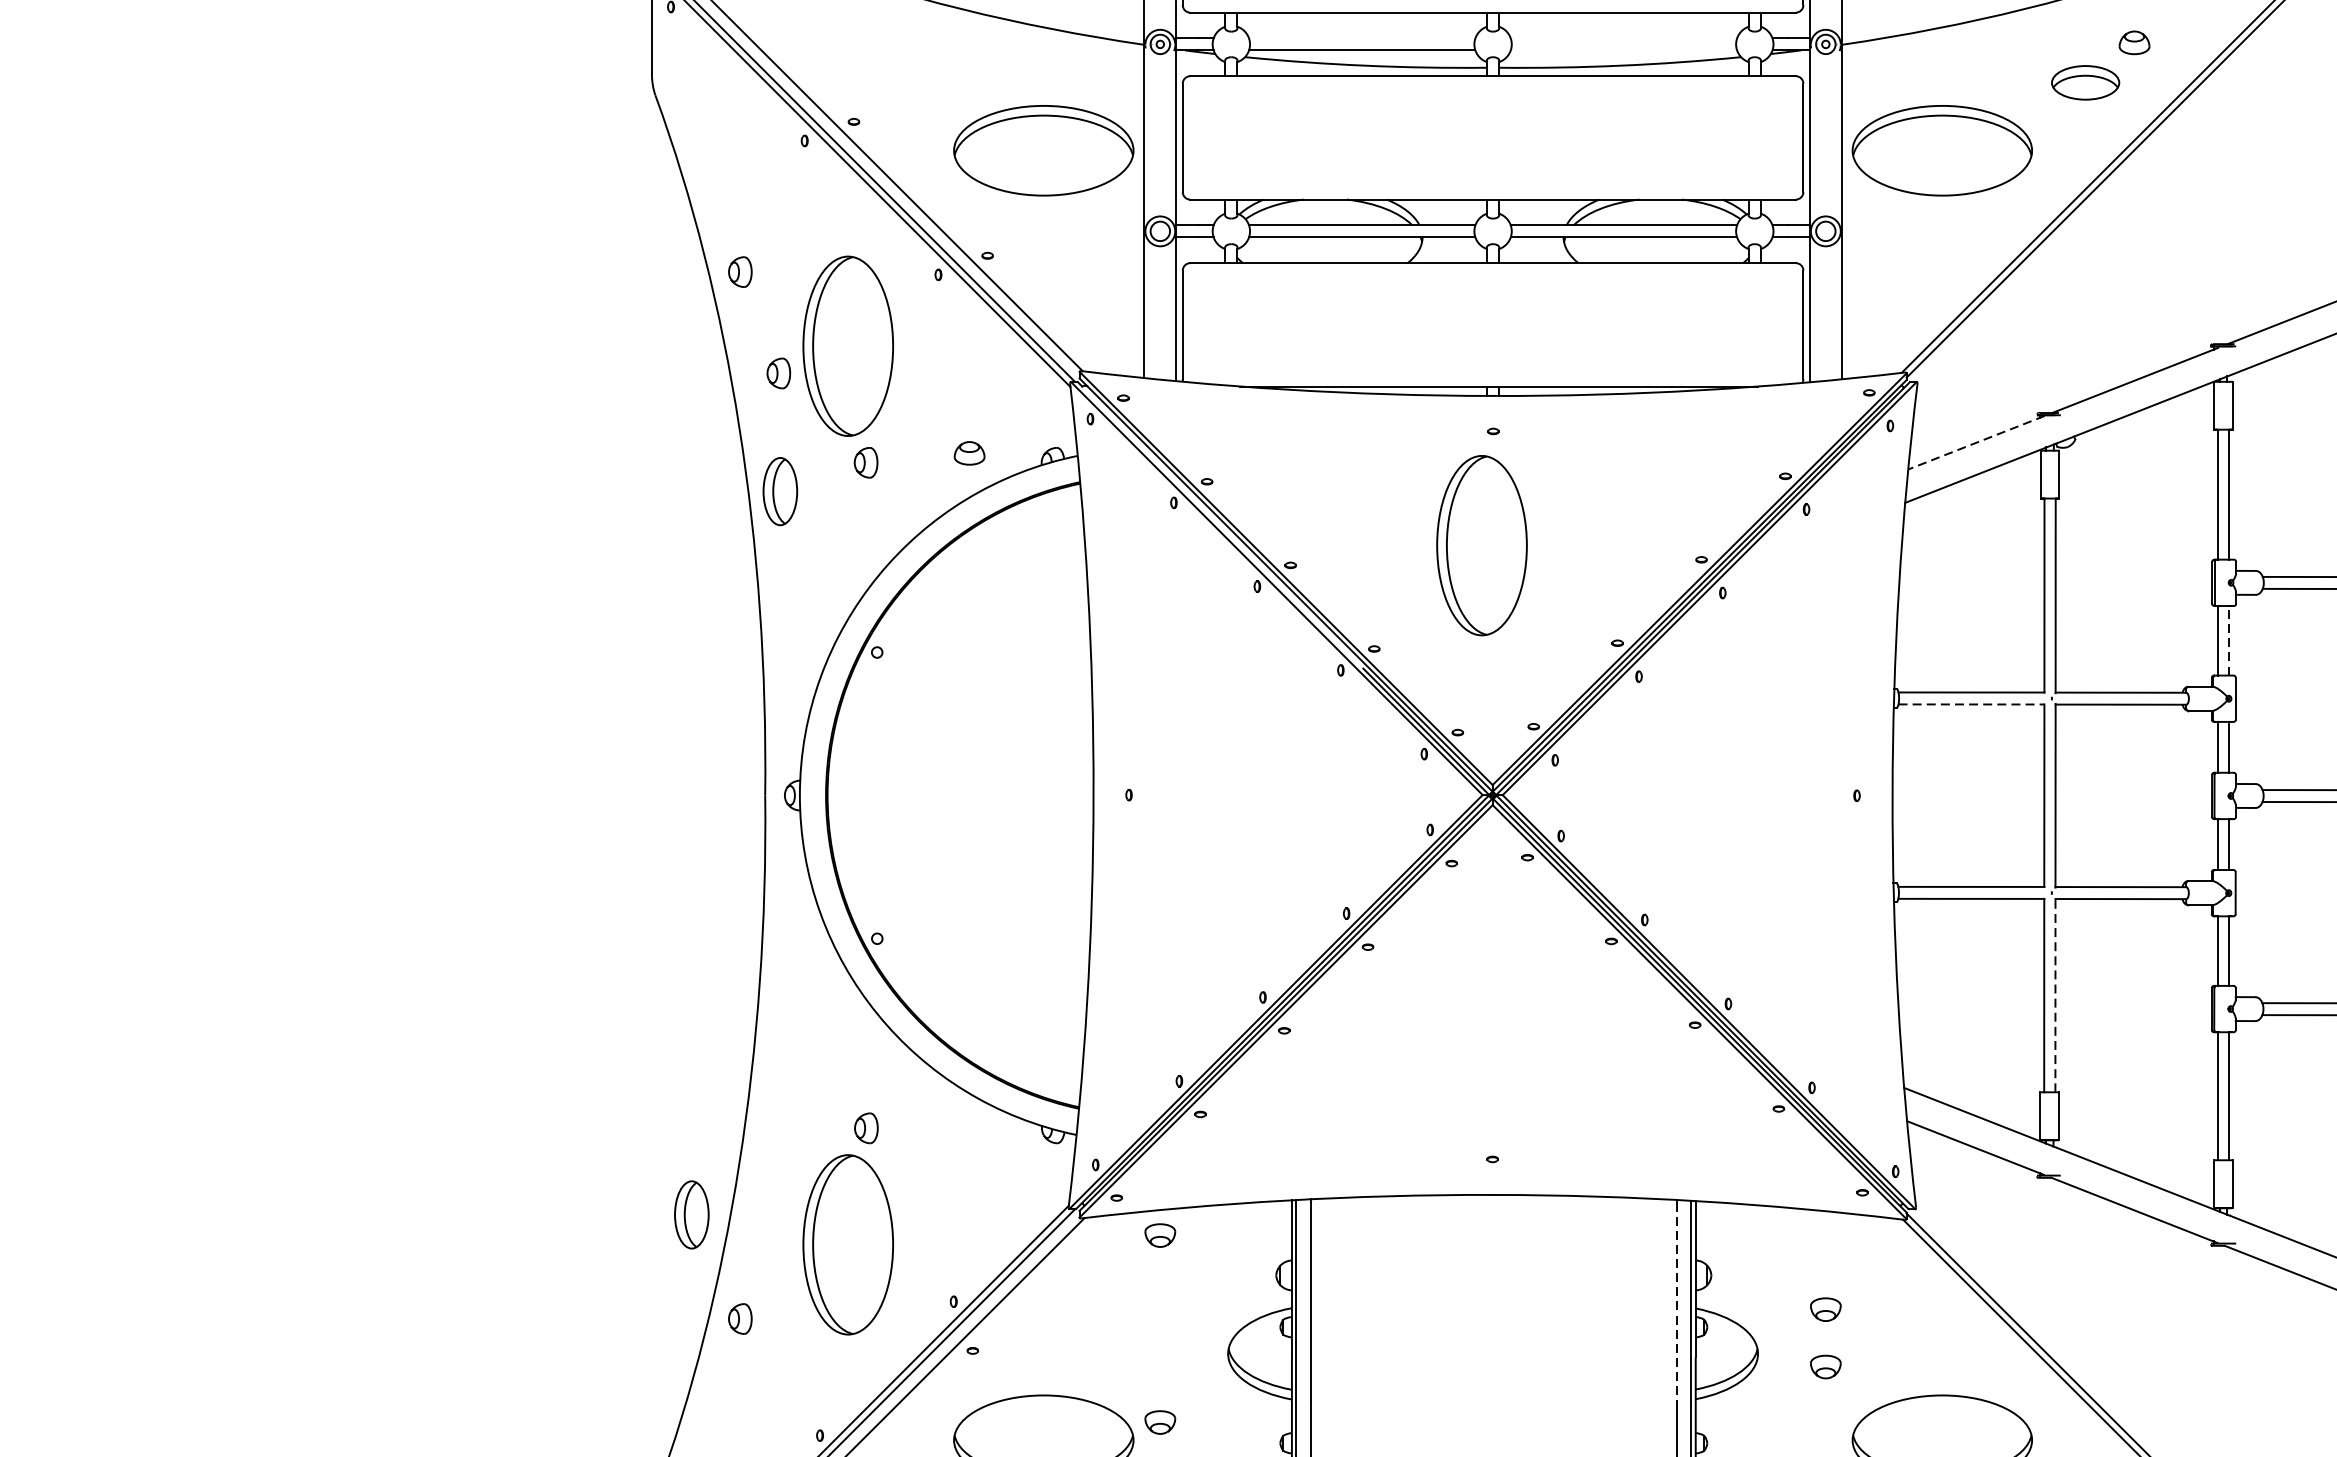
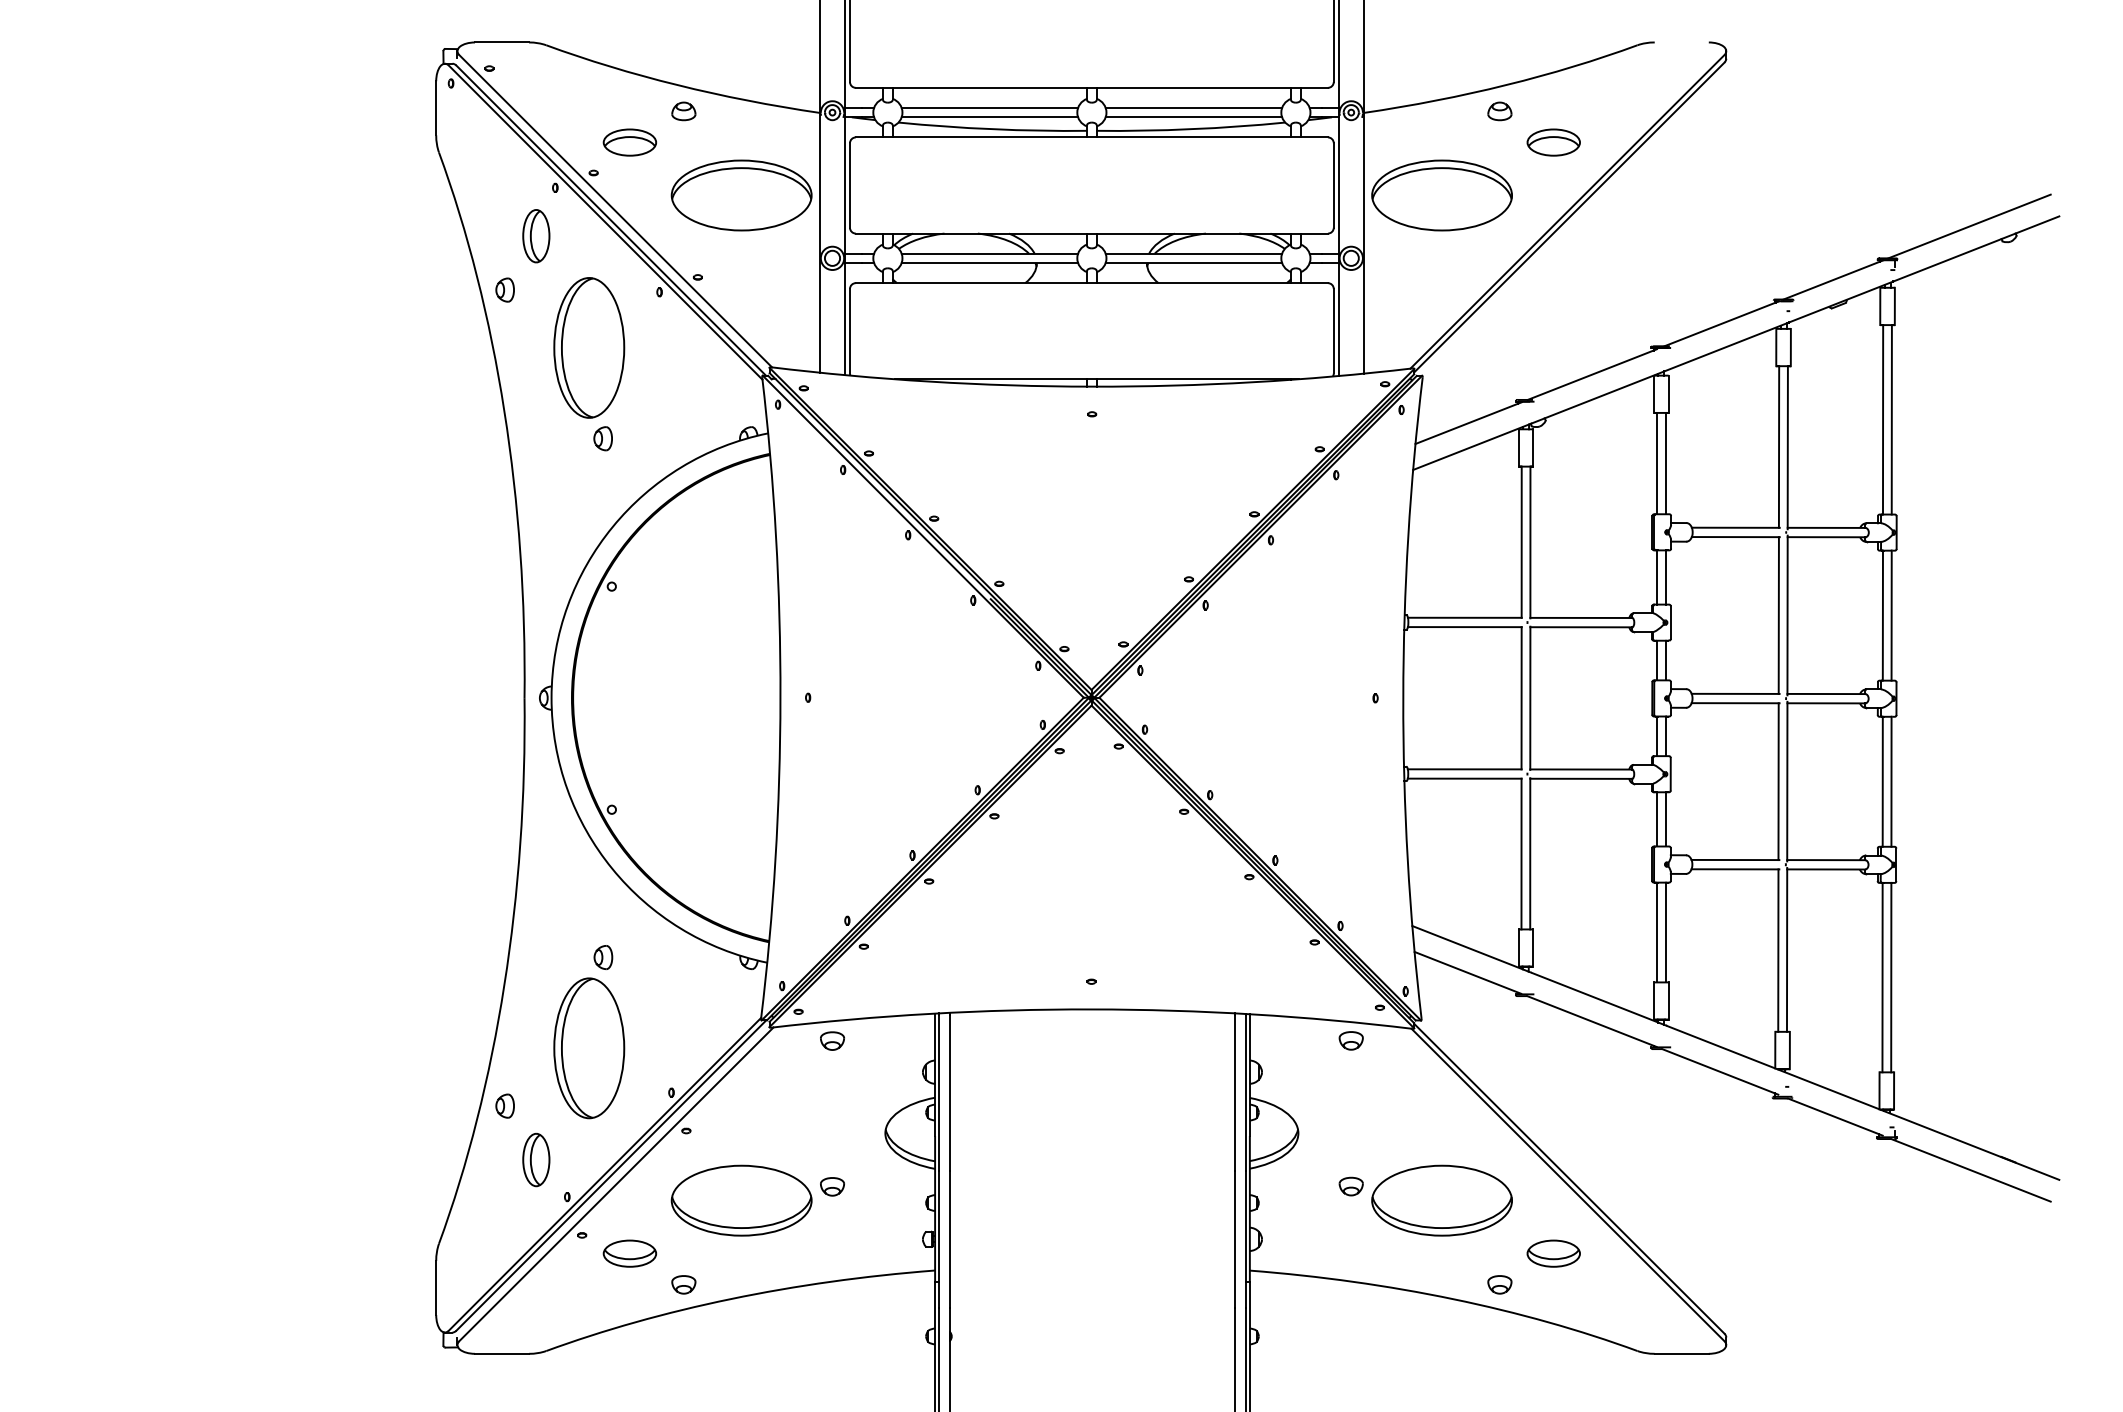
line: (1361, 37) -> (989, 107), added
line: (1623, 37) -> (1193, 107), added
part: (2134, 42) -> (1499, 111), moved
line: (1623, 50) -> (1193, 117), added
part: (899, 82) -> (629, 142), added
part: (777, 372) -> (534, 368), removed
line: (1976, 443) -> (1468, 423), dashed -> solid
part: (969, 453) -> (683, 111), moved
part: (780, 491) -> (536, 236), moved
part: (1482, 545) -> (1083, 503), removed
line: (2228, 640) -> (1665, 577), dashed -> solid
line: (1971, 704) -> (1464, 627), dashed -> solid
line: (2055, 994) -> (1530, 853), dashed -> solid
part: (692, 1214) -> (536, 1159), moved
line: (1677, 1302) -> (1235, 1093), dashed -> solid
part: (1824, 1309) -> (1350, 1040), moved
part: (1824, 1366) -> (1350, 1186), moved

